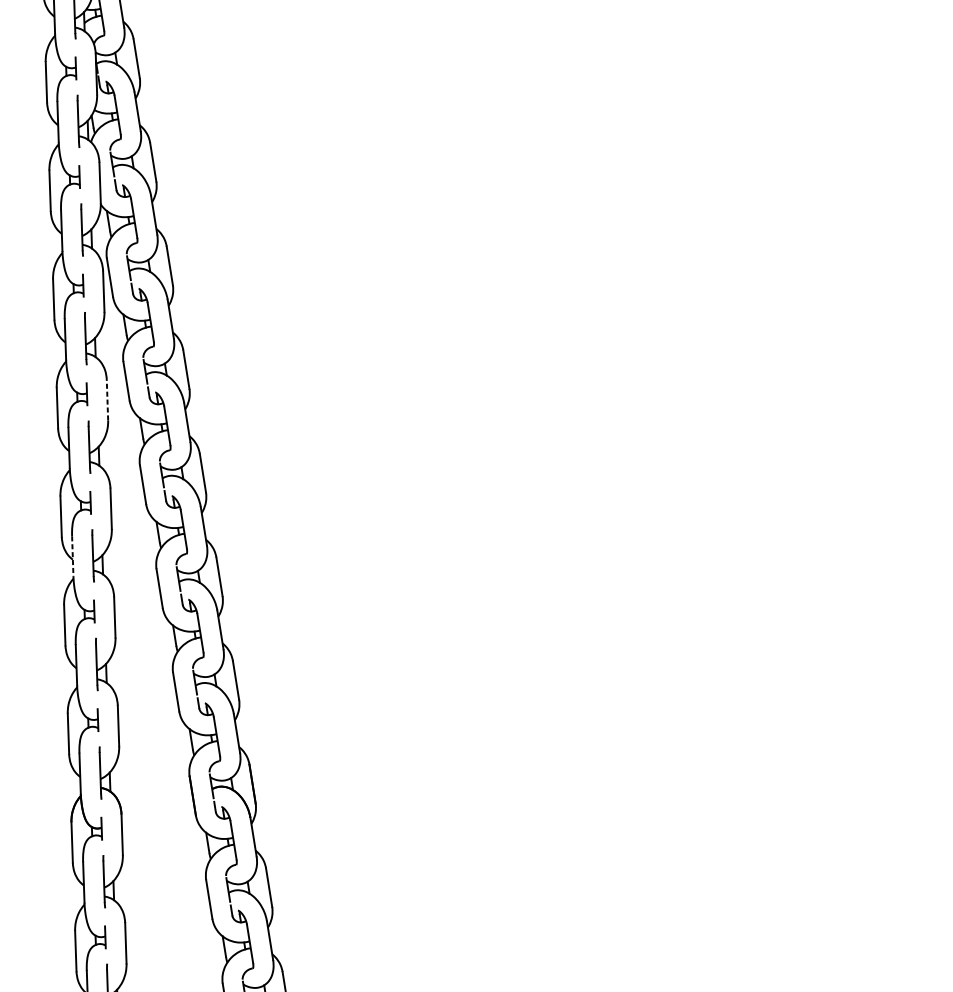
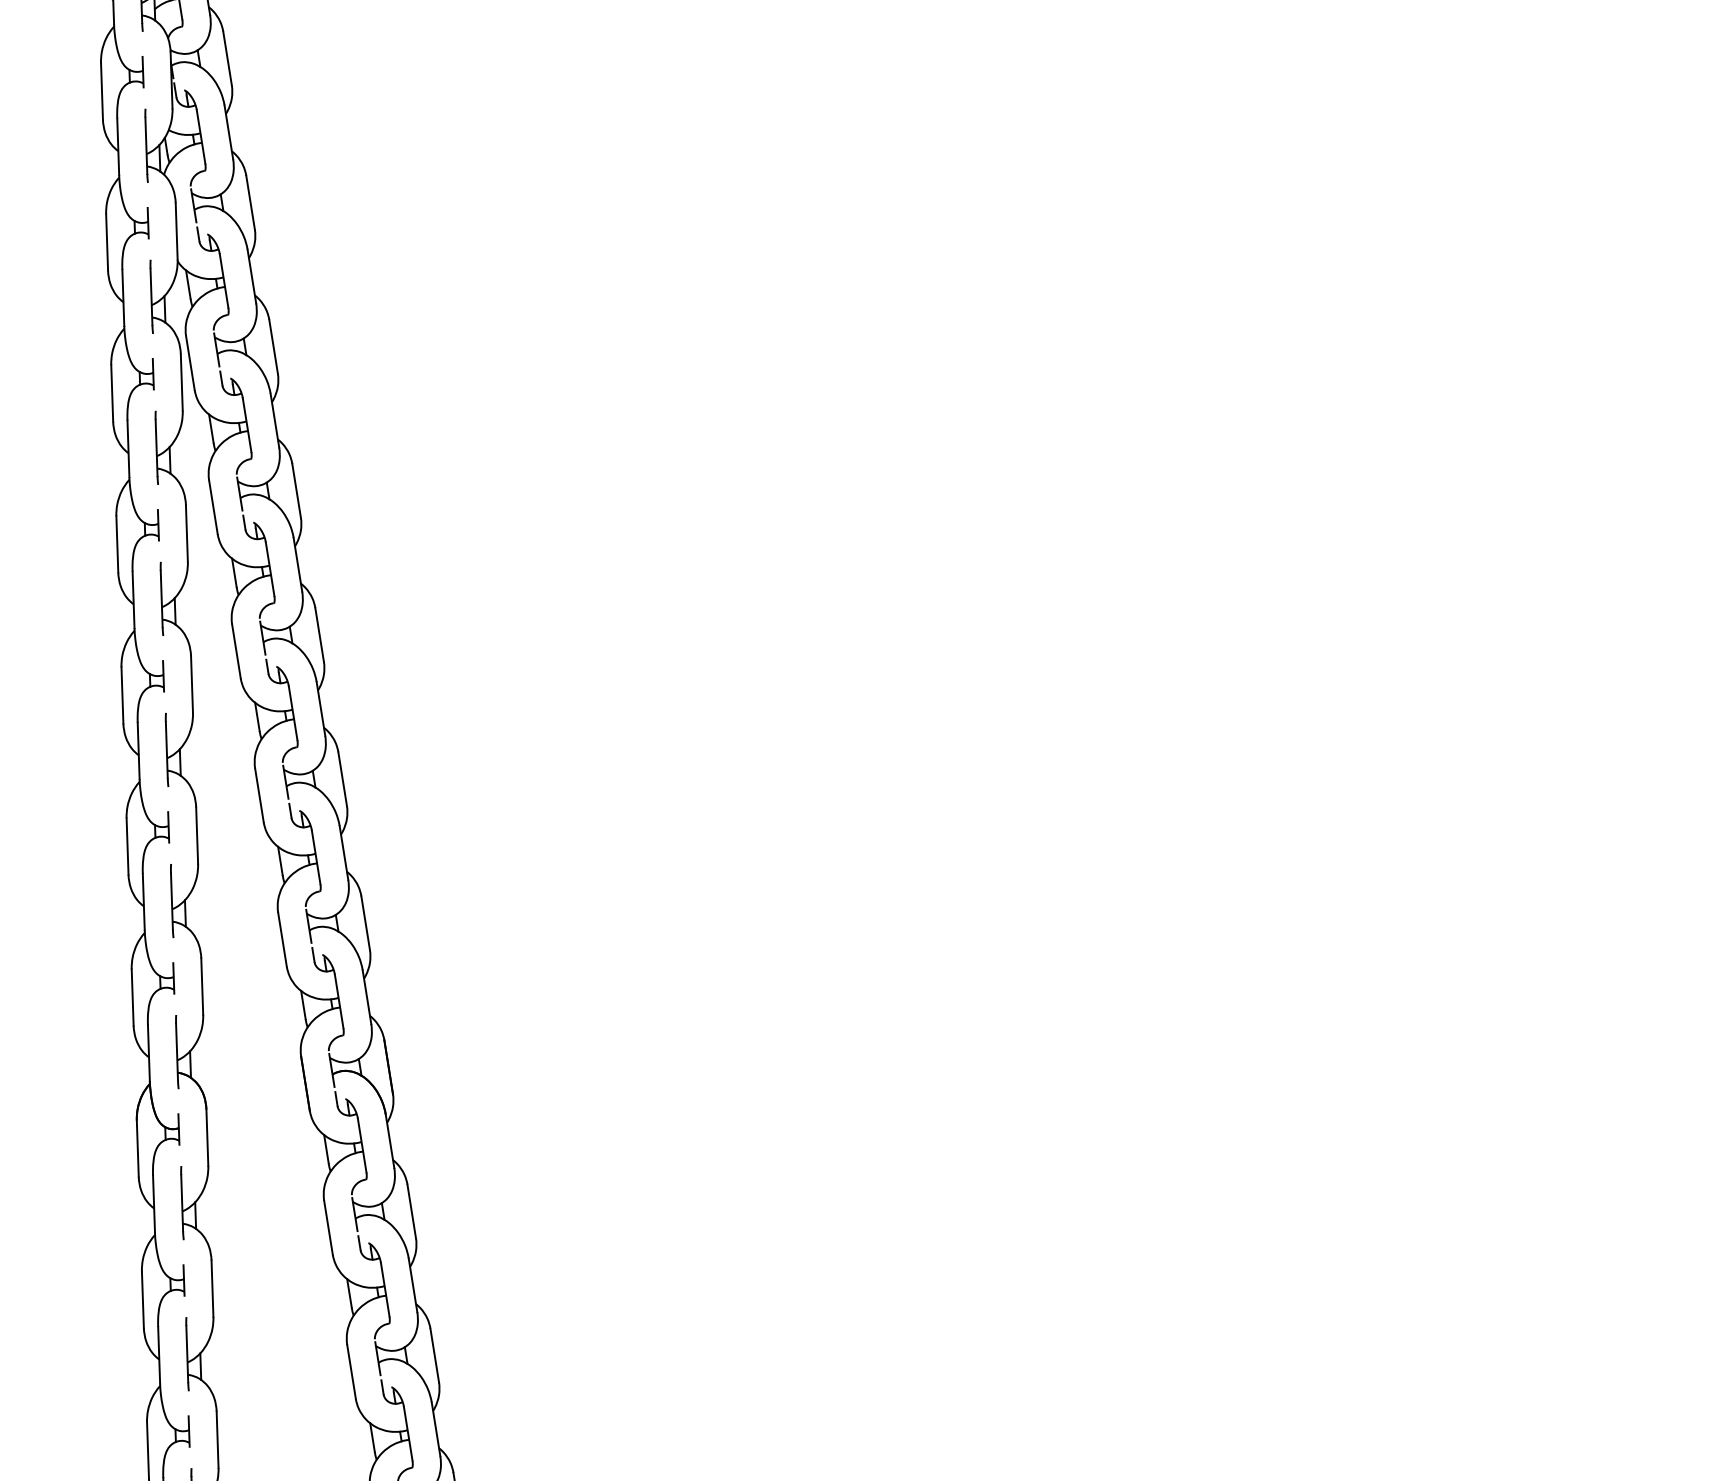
line: (107, 400) -> (186, 533), dashed -> solid
line: (72, 556) -> (138, 751), dashed -> solid

